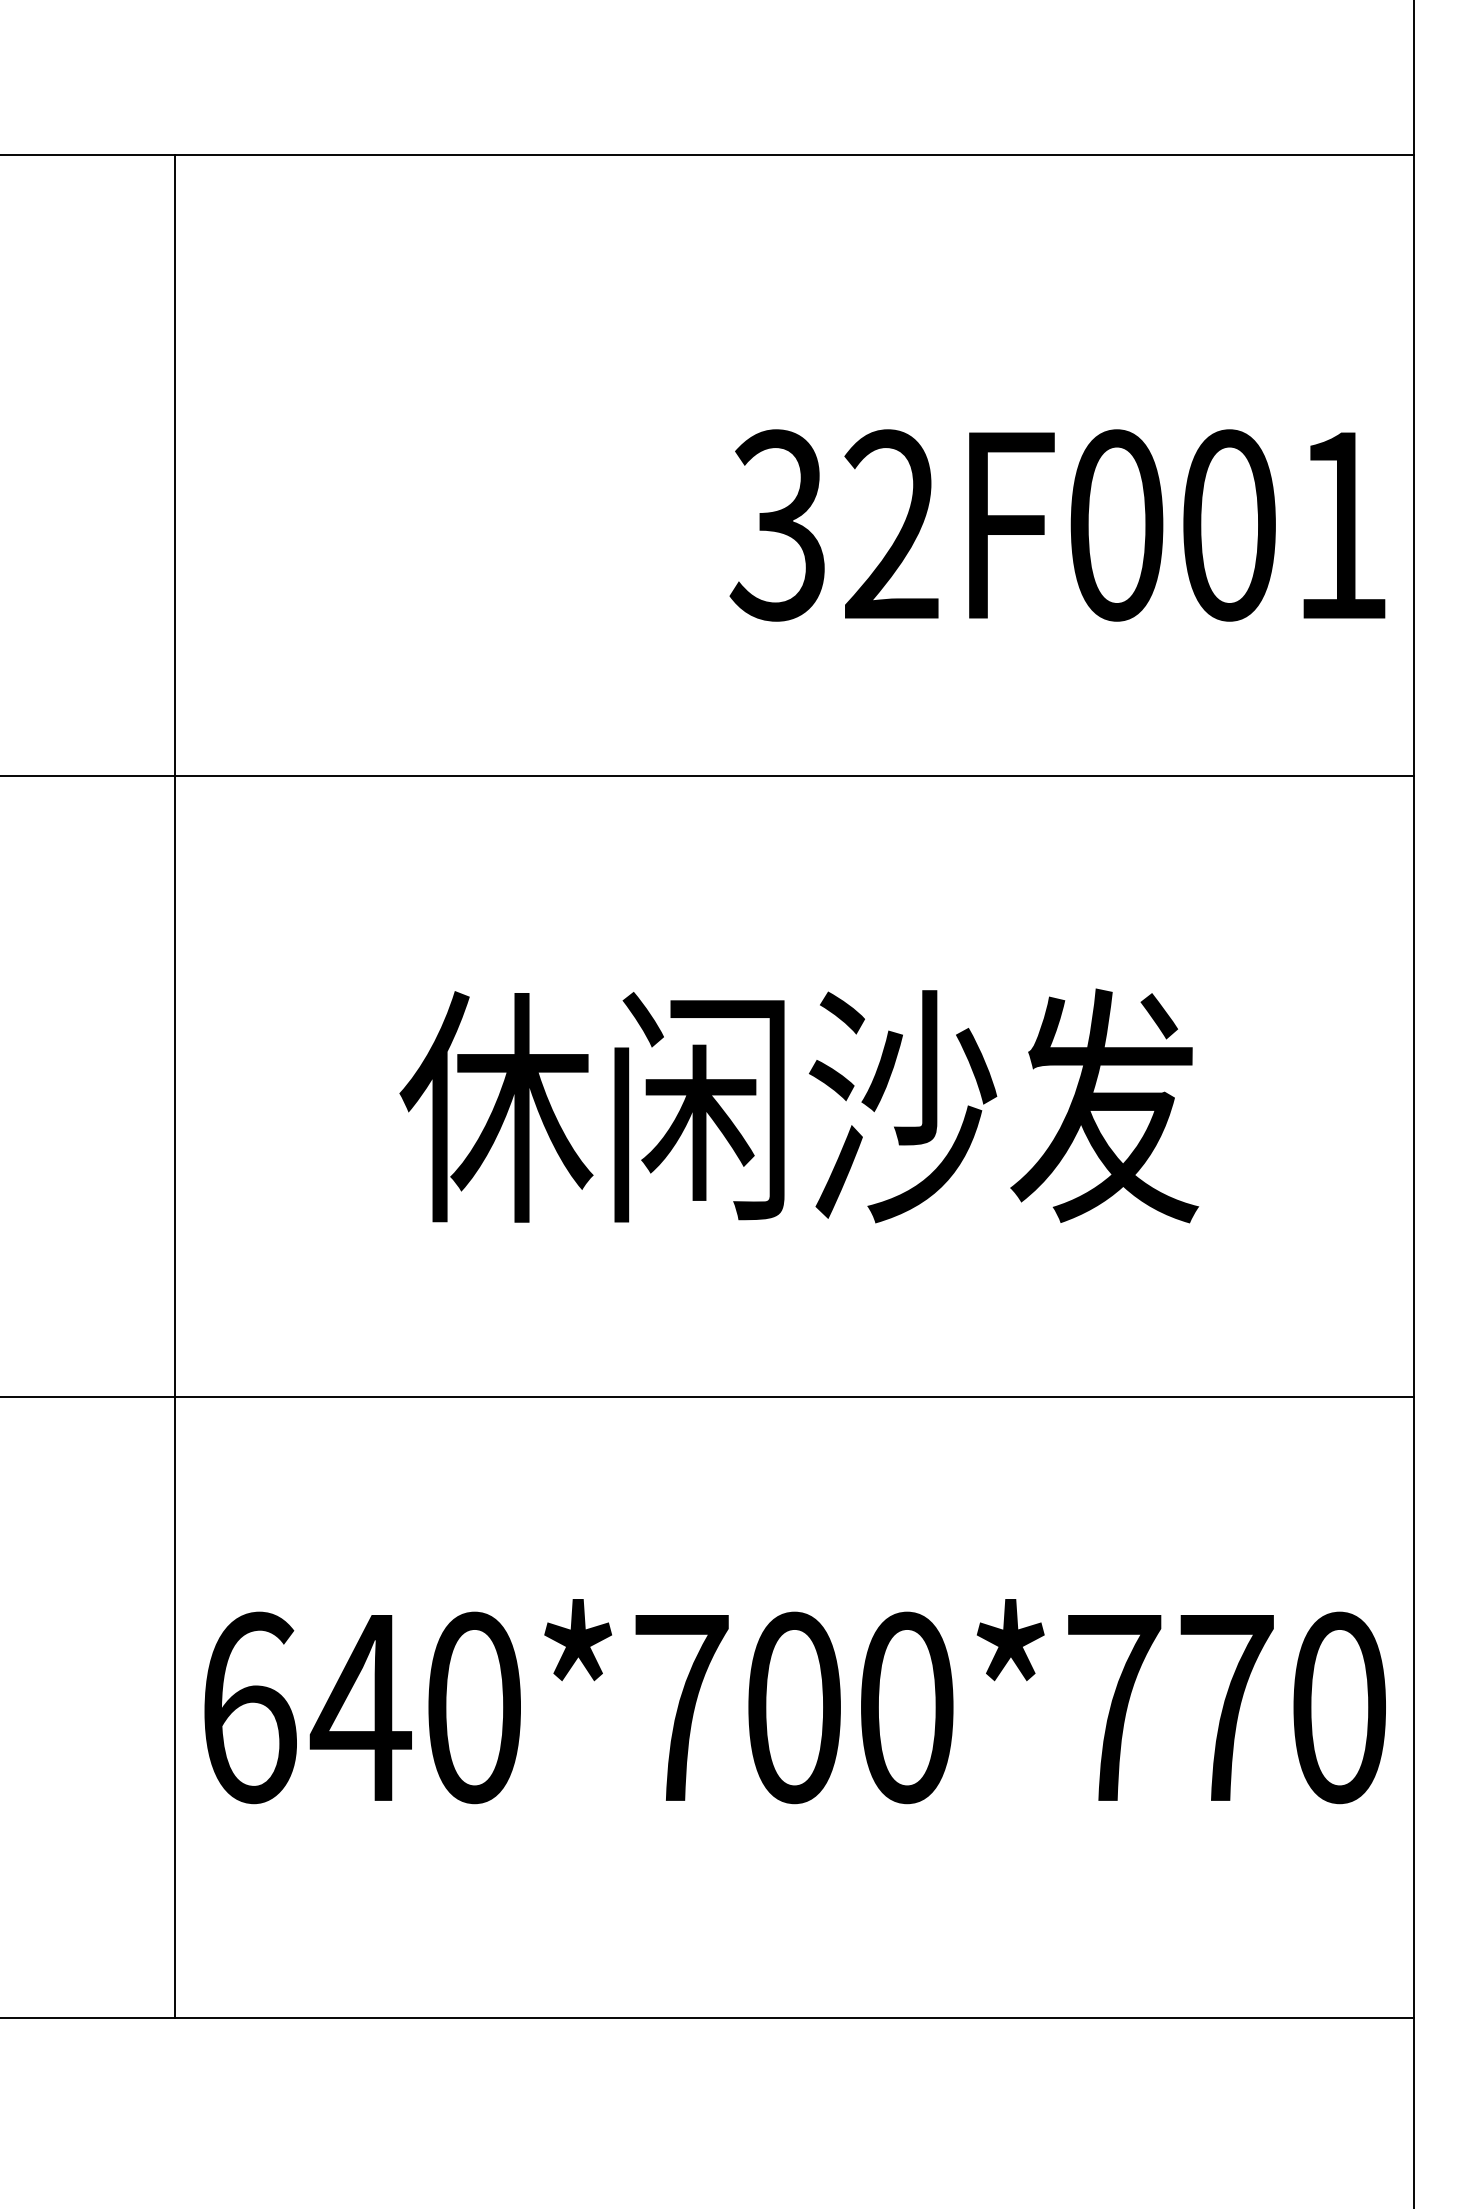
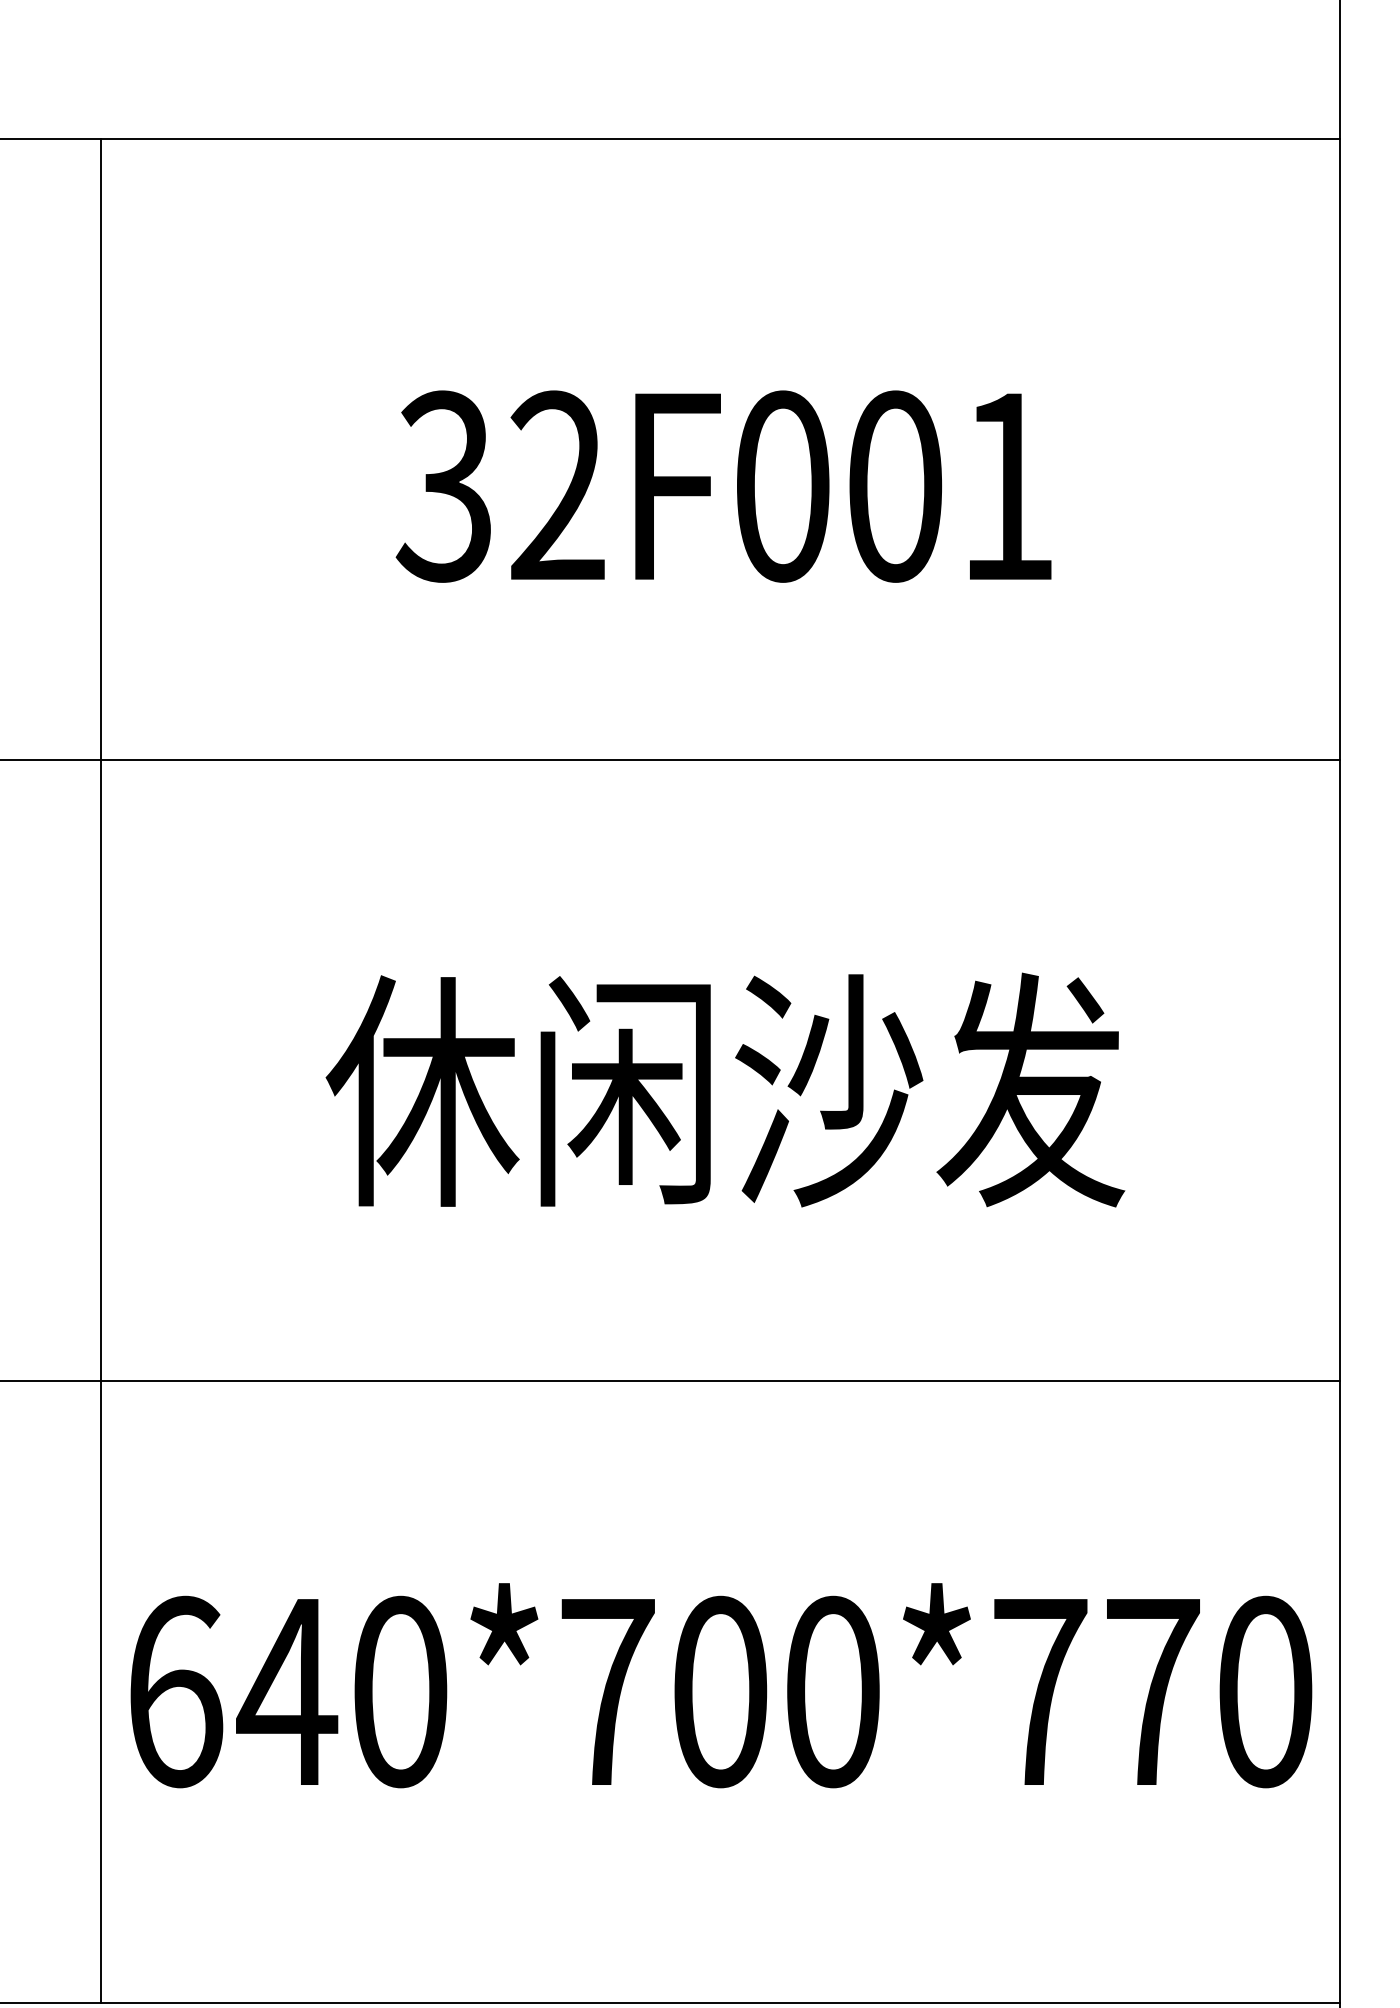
text: (1057, 525) -> (723, 486), moved

